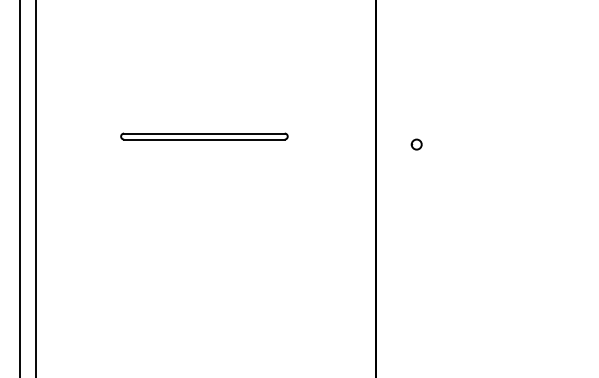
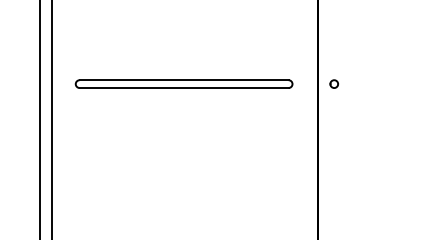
part: (204, 136) -> (184, 84), size x1.67
circle: (416, 144) -> (334, 84), moved

